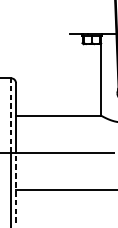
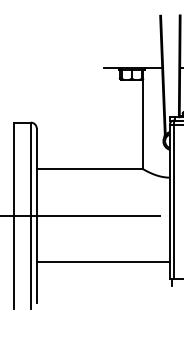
line: (10, 115) -> (30, 169), dashed -> solid
line: (15, 187) -> (36, 259), dashed -> solid

